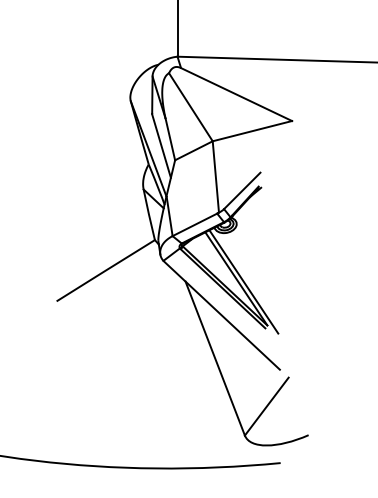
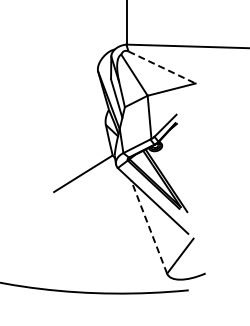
line: (237, 94) -> (162, 67), solid -> dashed
line: (215, 359) -> (149, 227), solid -> dashed

